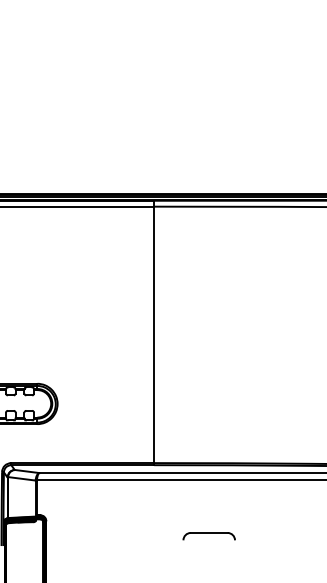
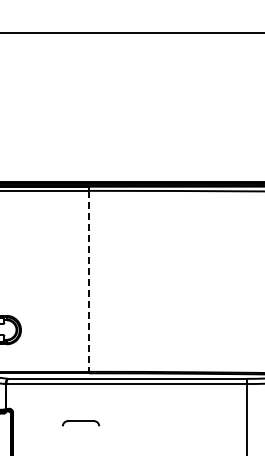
line: (154, 336) -> (89, 282), solid -> dashed
part: (209, 536) -> (81, 423), moved

